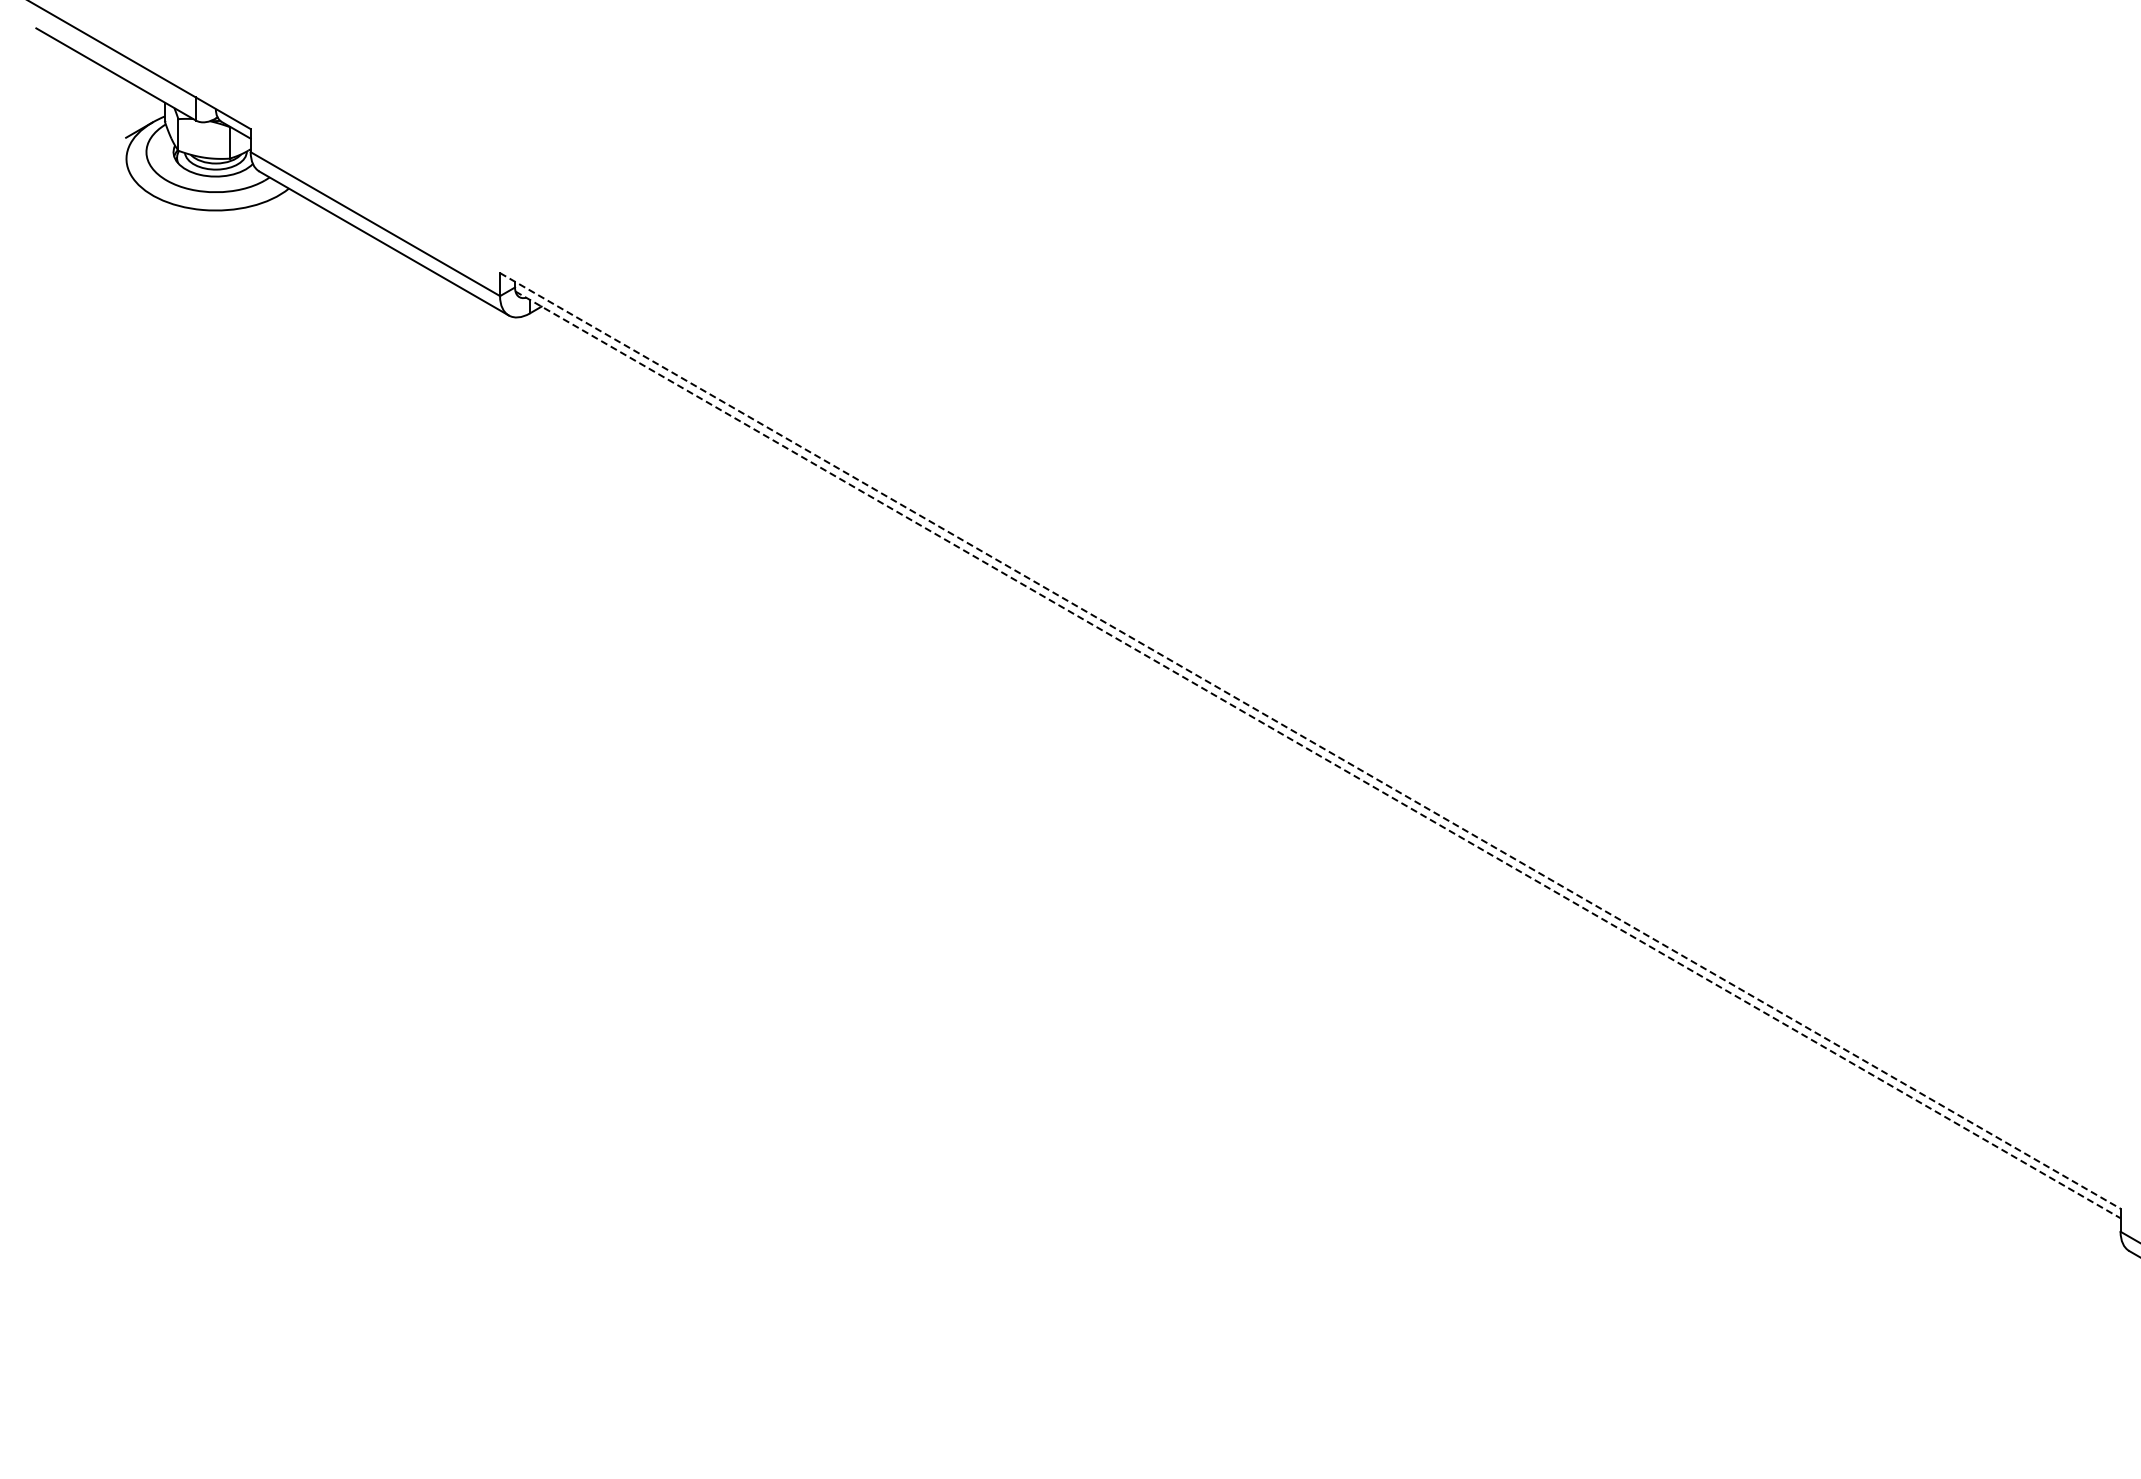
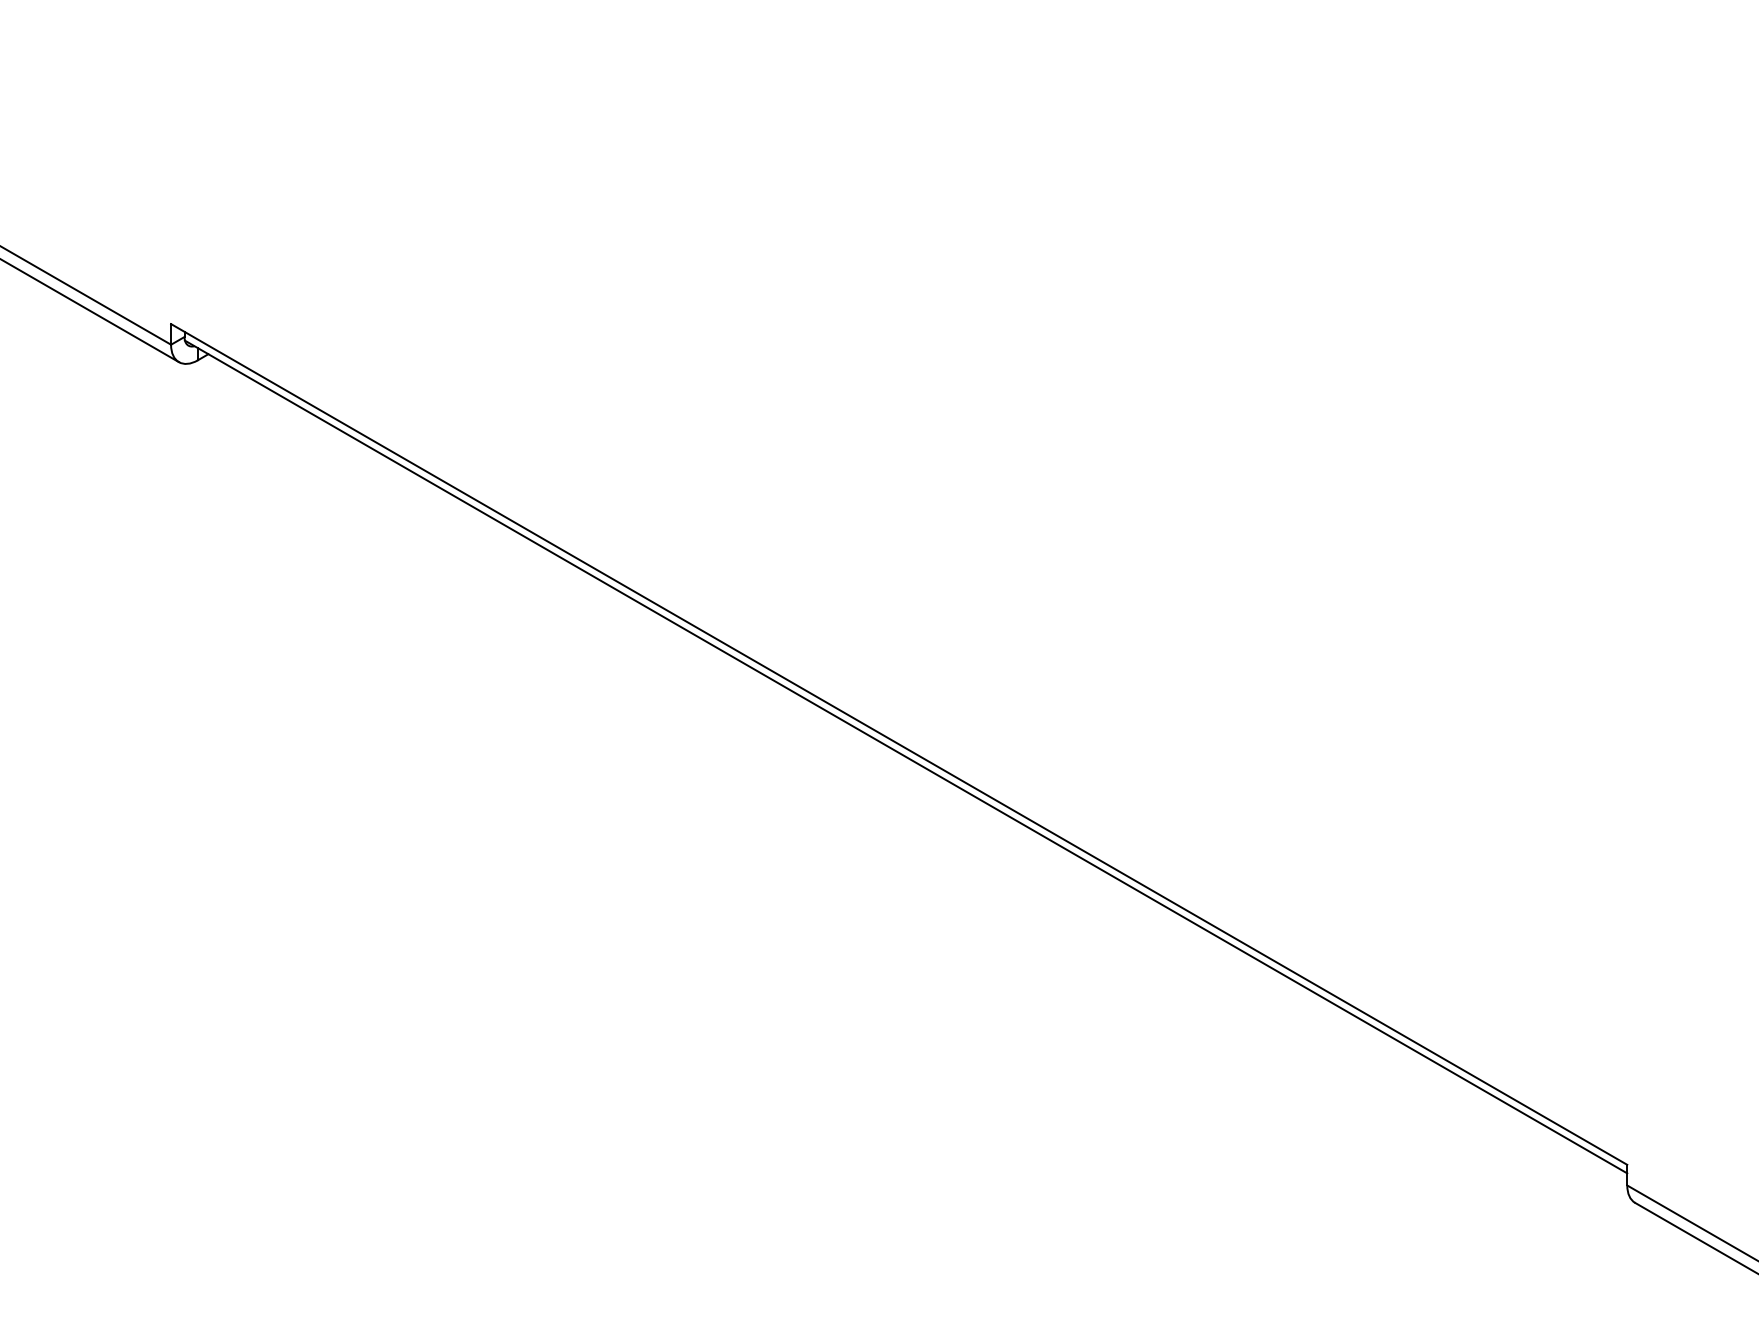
line: (1310, 740) -> (899, 744), dashed -> solid
line: (1318, 754) -> (906, 756), dashed -> solid

